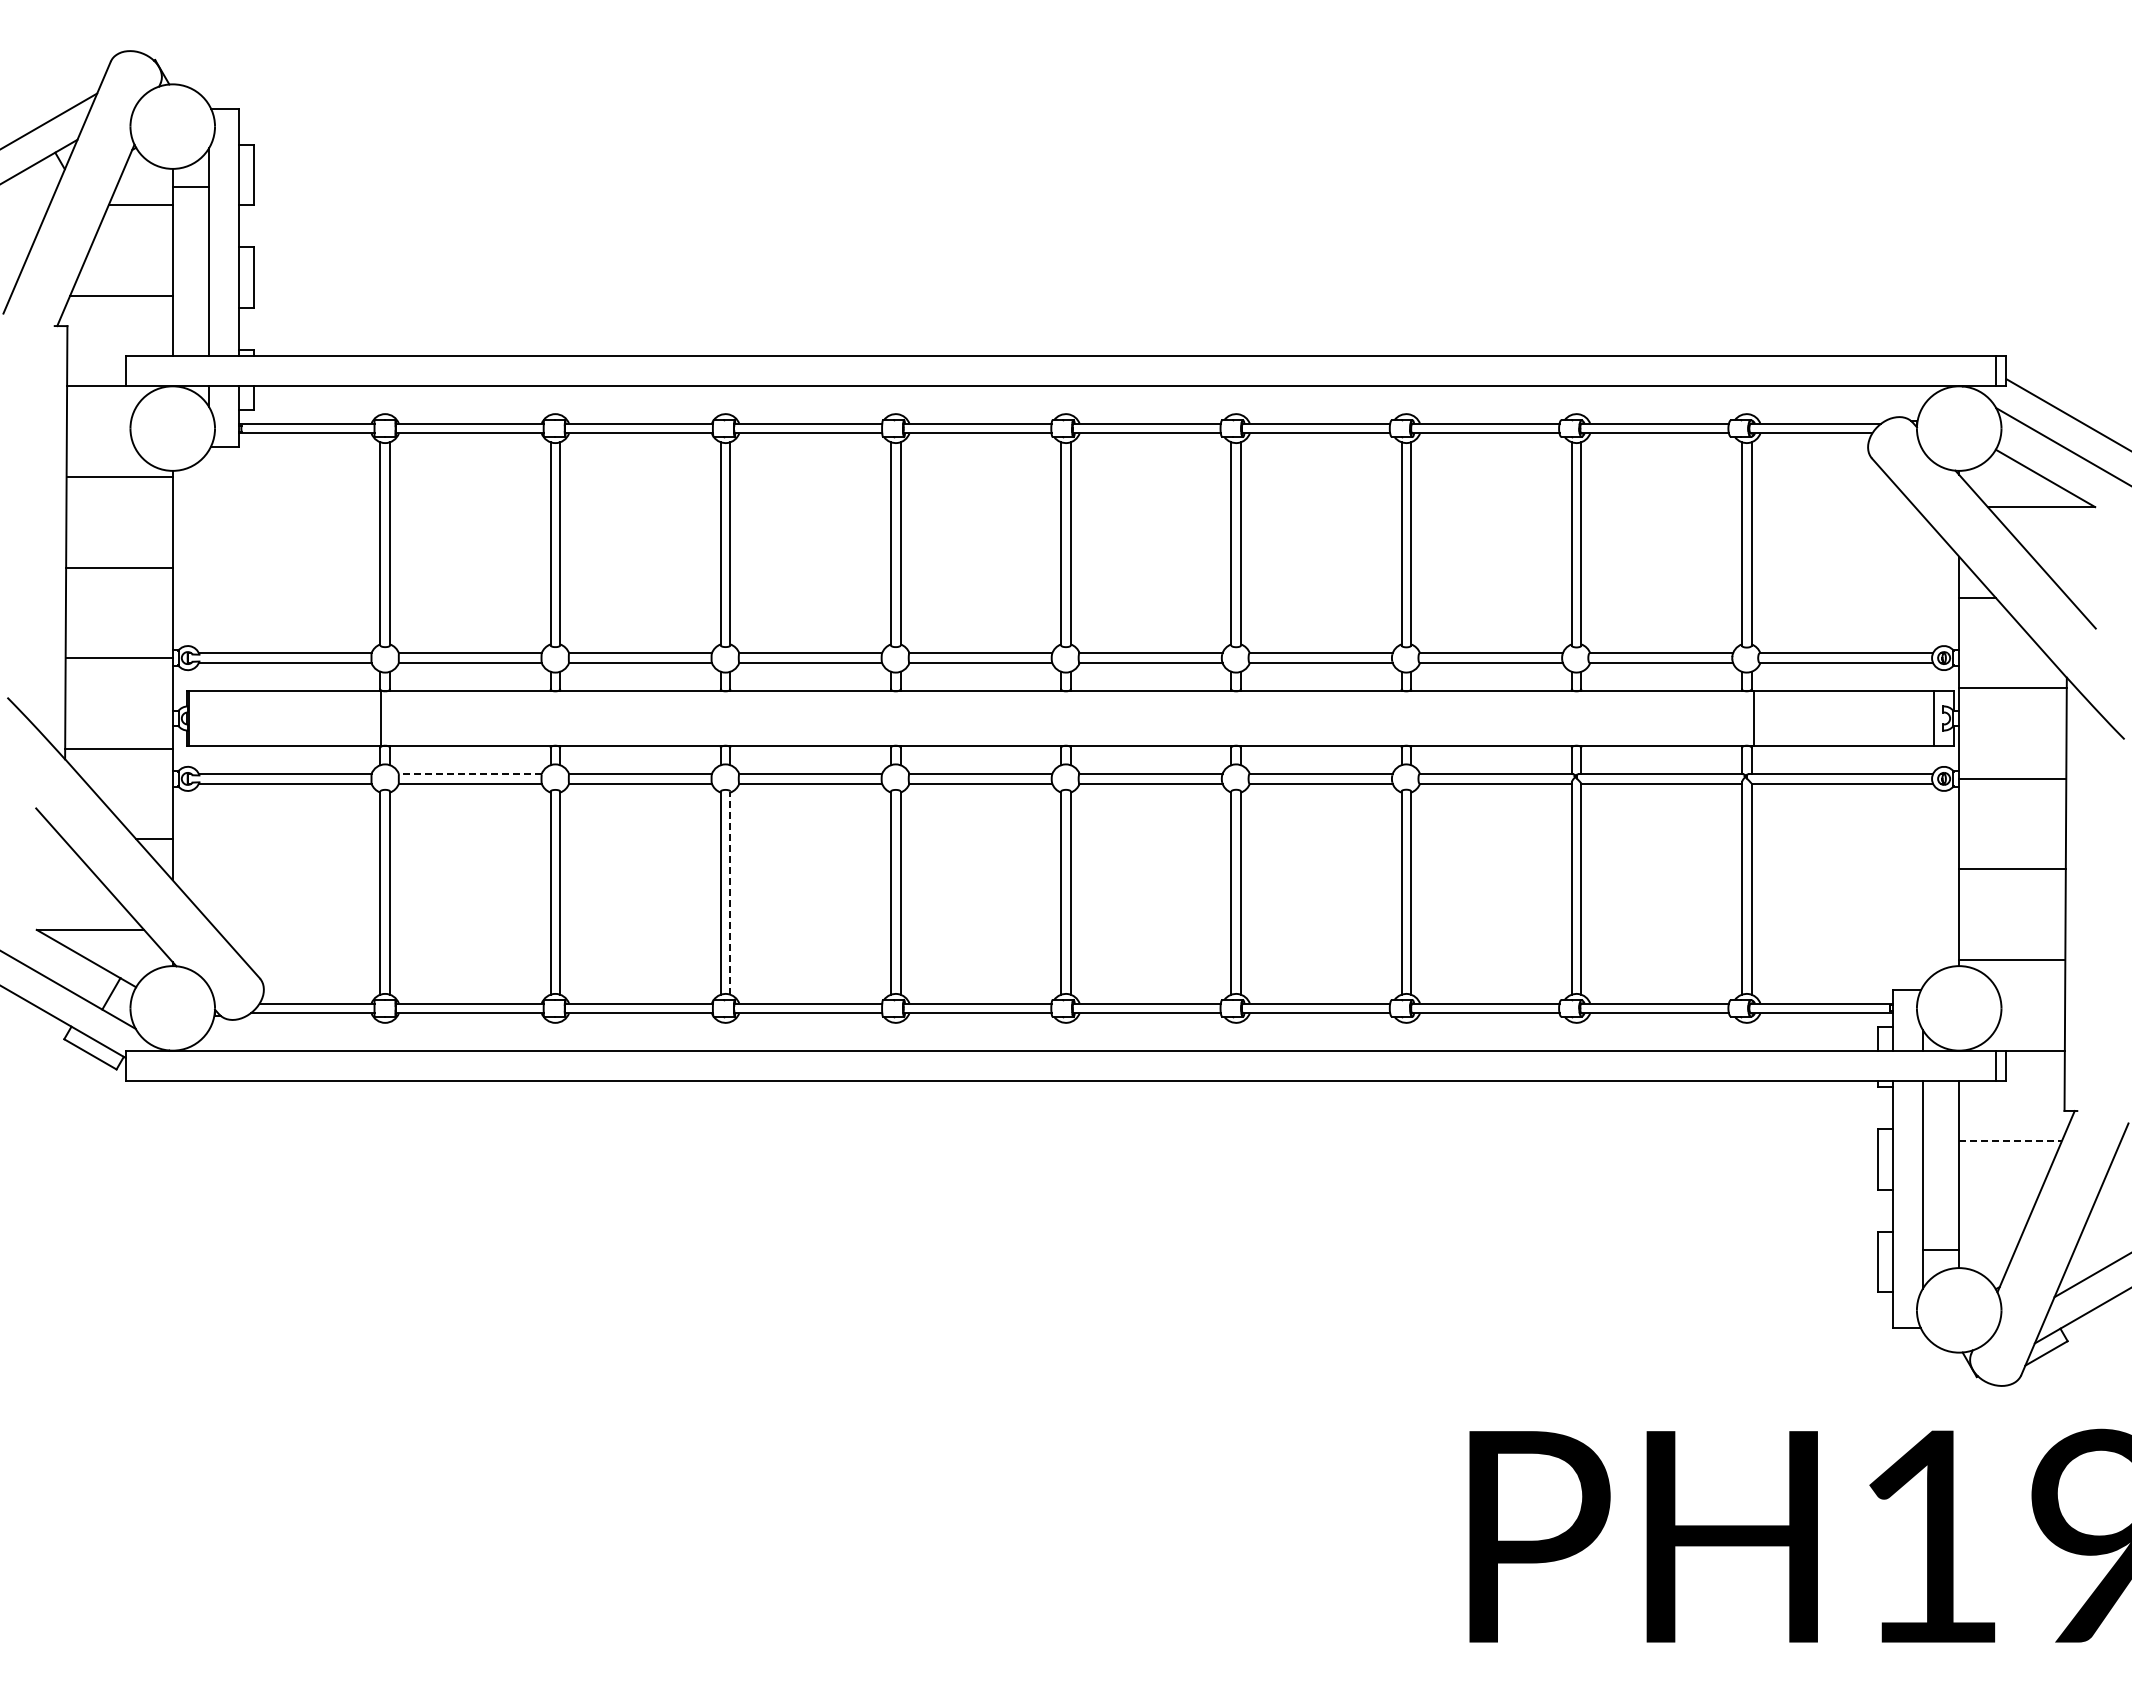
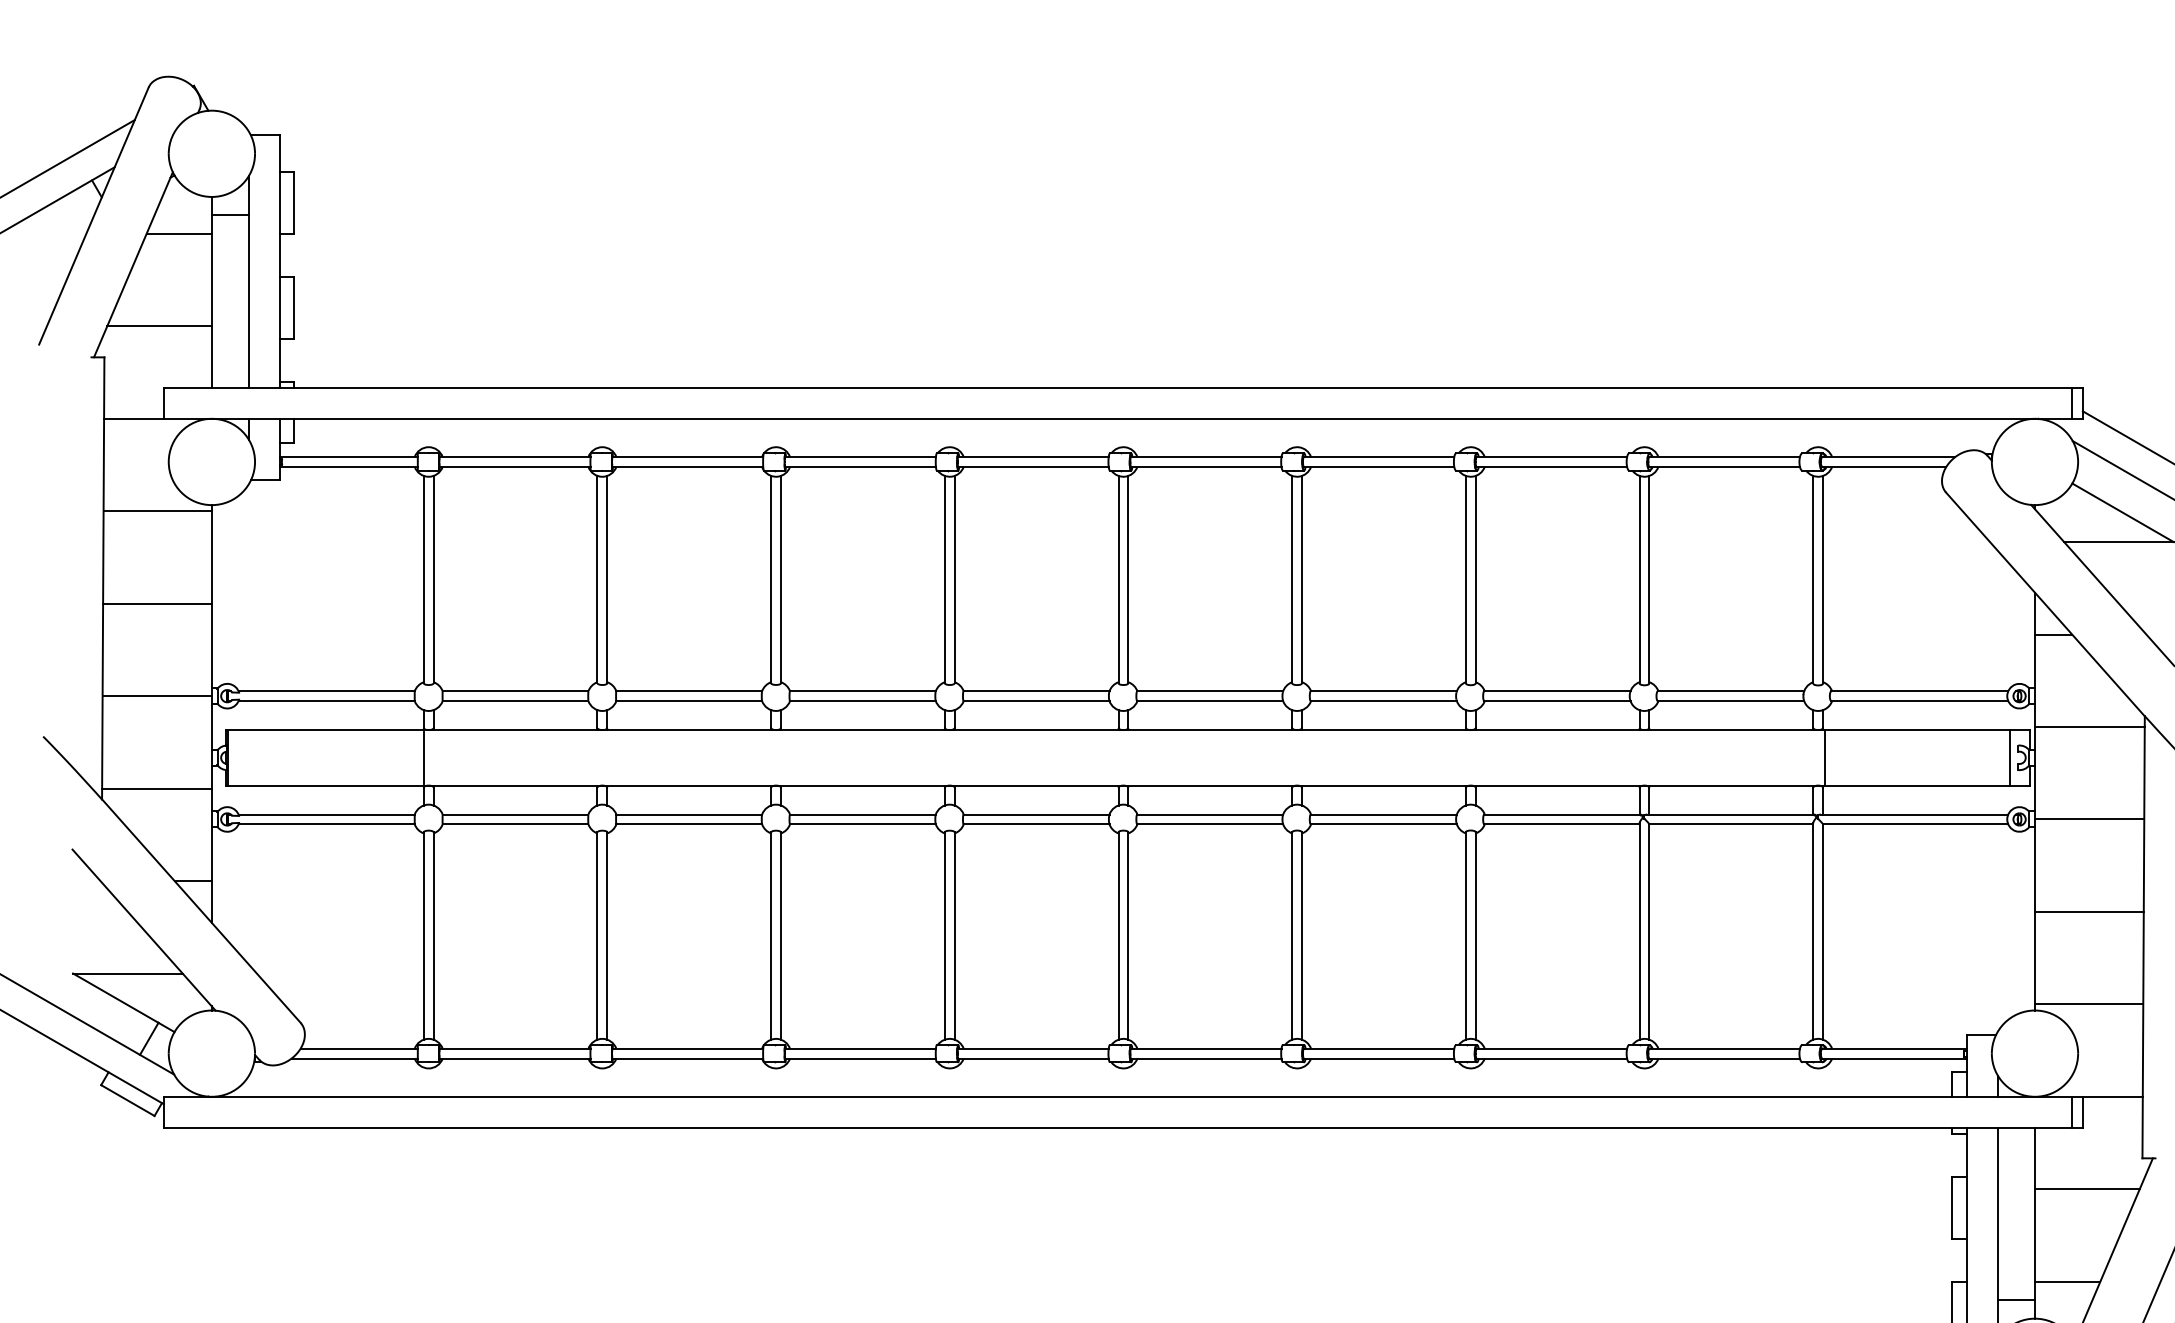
line: (469, 774) -> (514, 814), dashed -> solid
line: (730, 893) -> (781, 936), dashed -> solid
line: (2011, 1141) -> (2088, 1189), dashed -> solid
line: (1991, 1231) -> (2067, 1281), added

